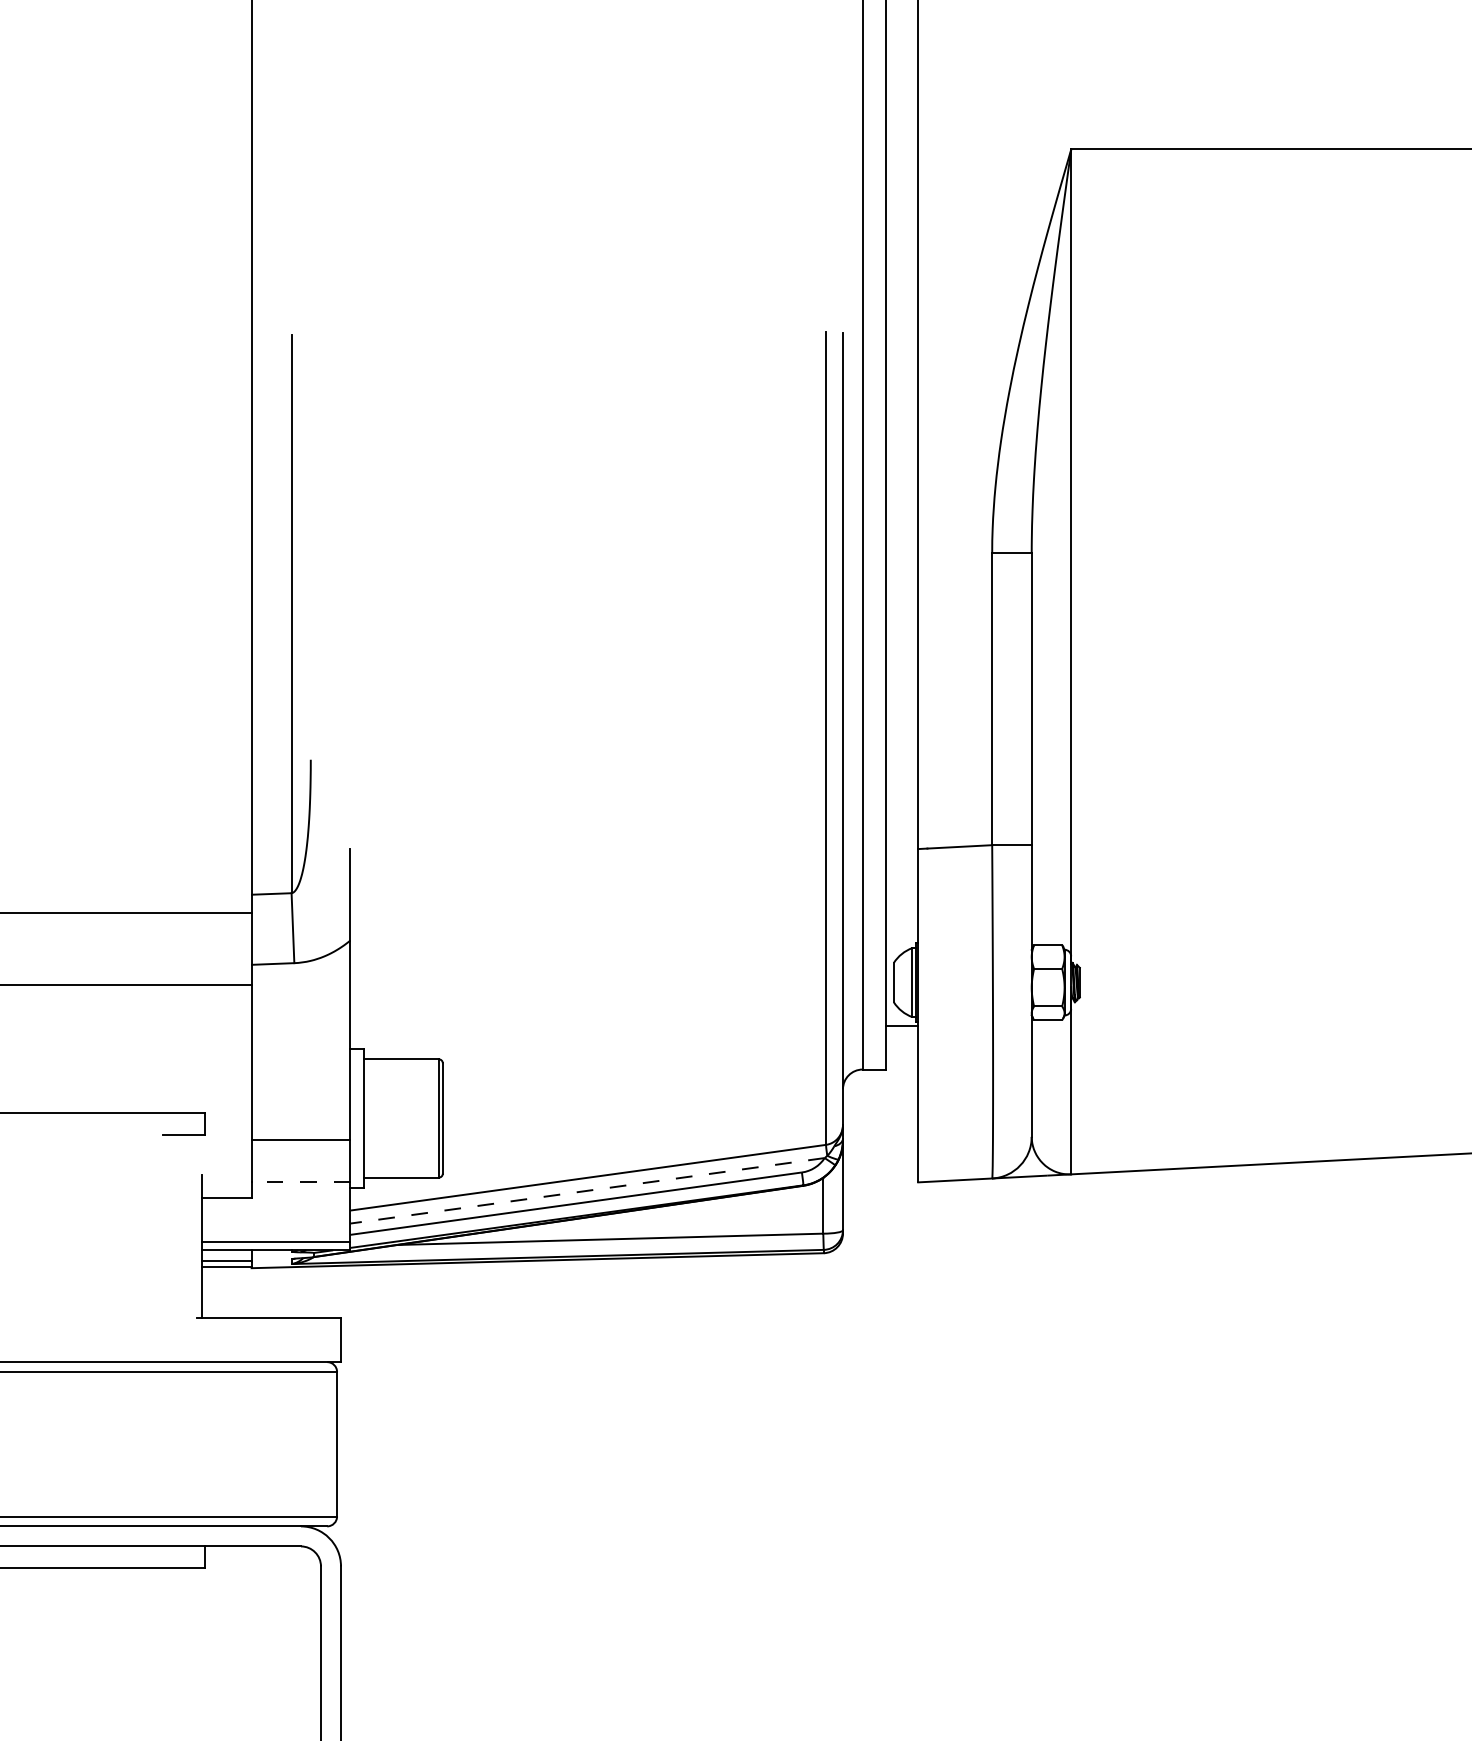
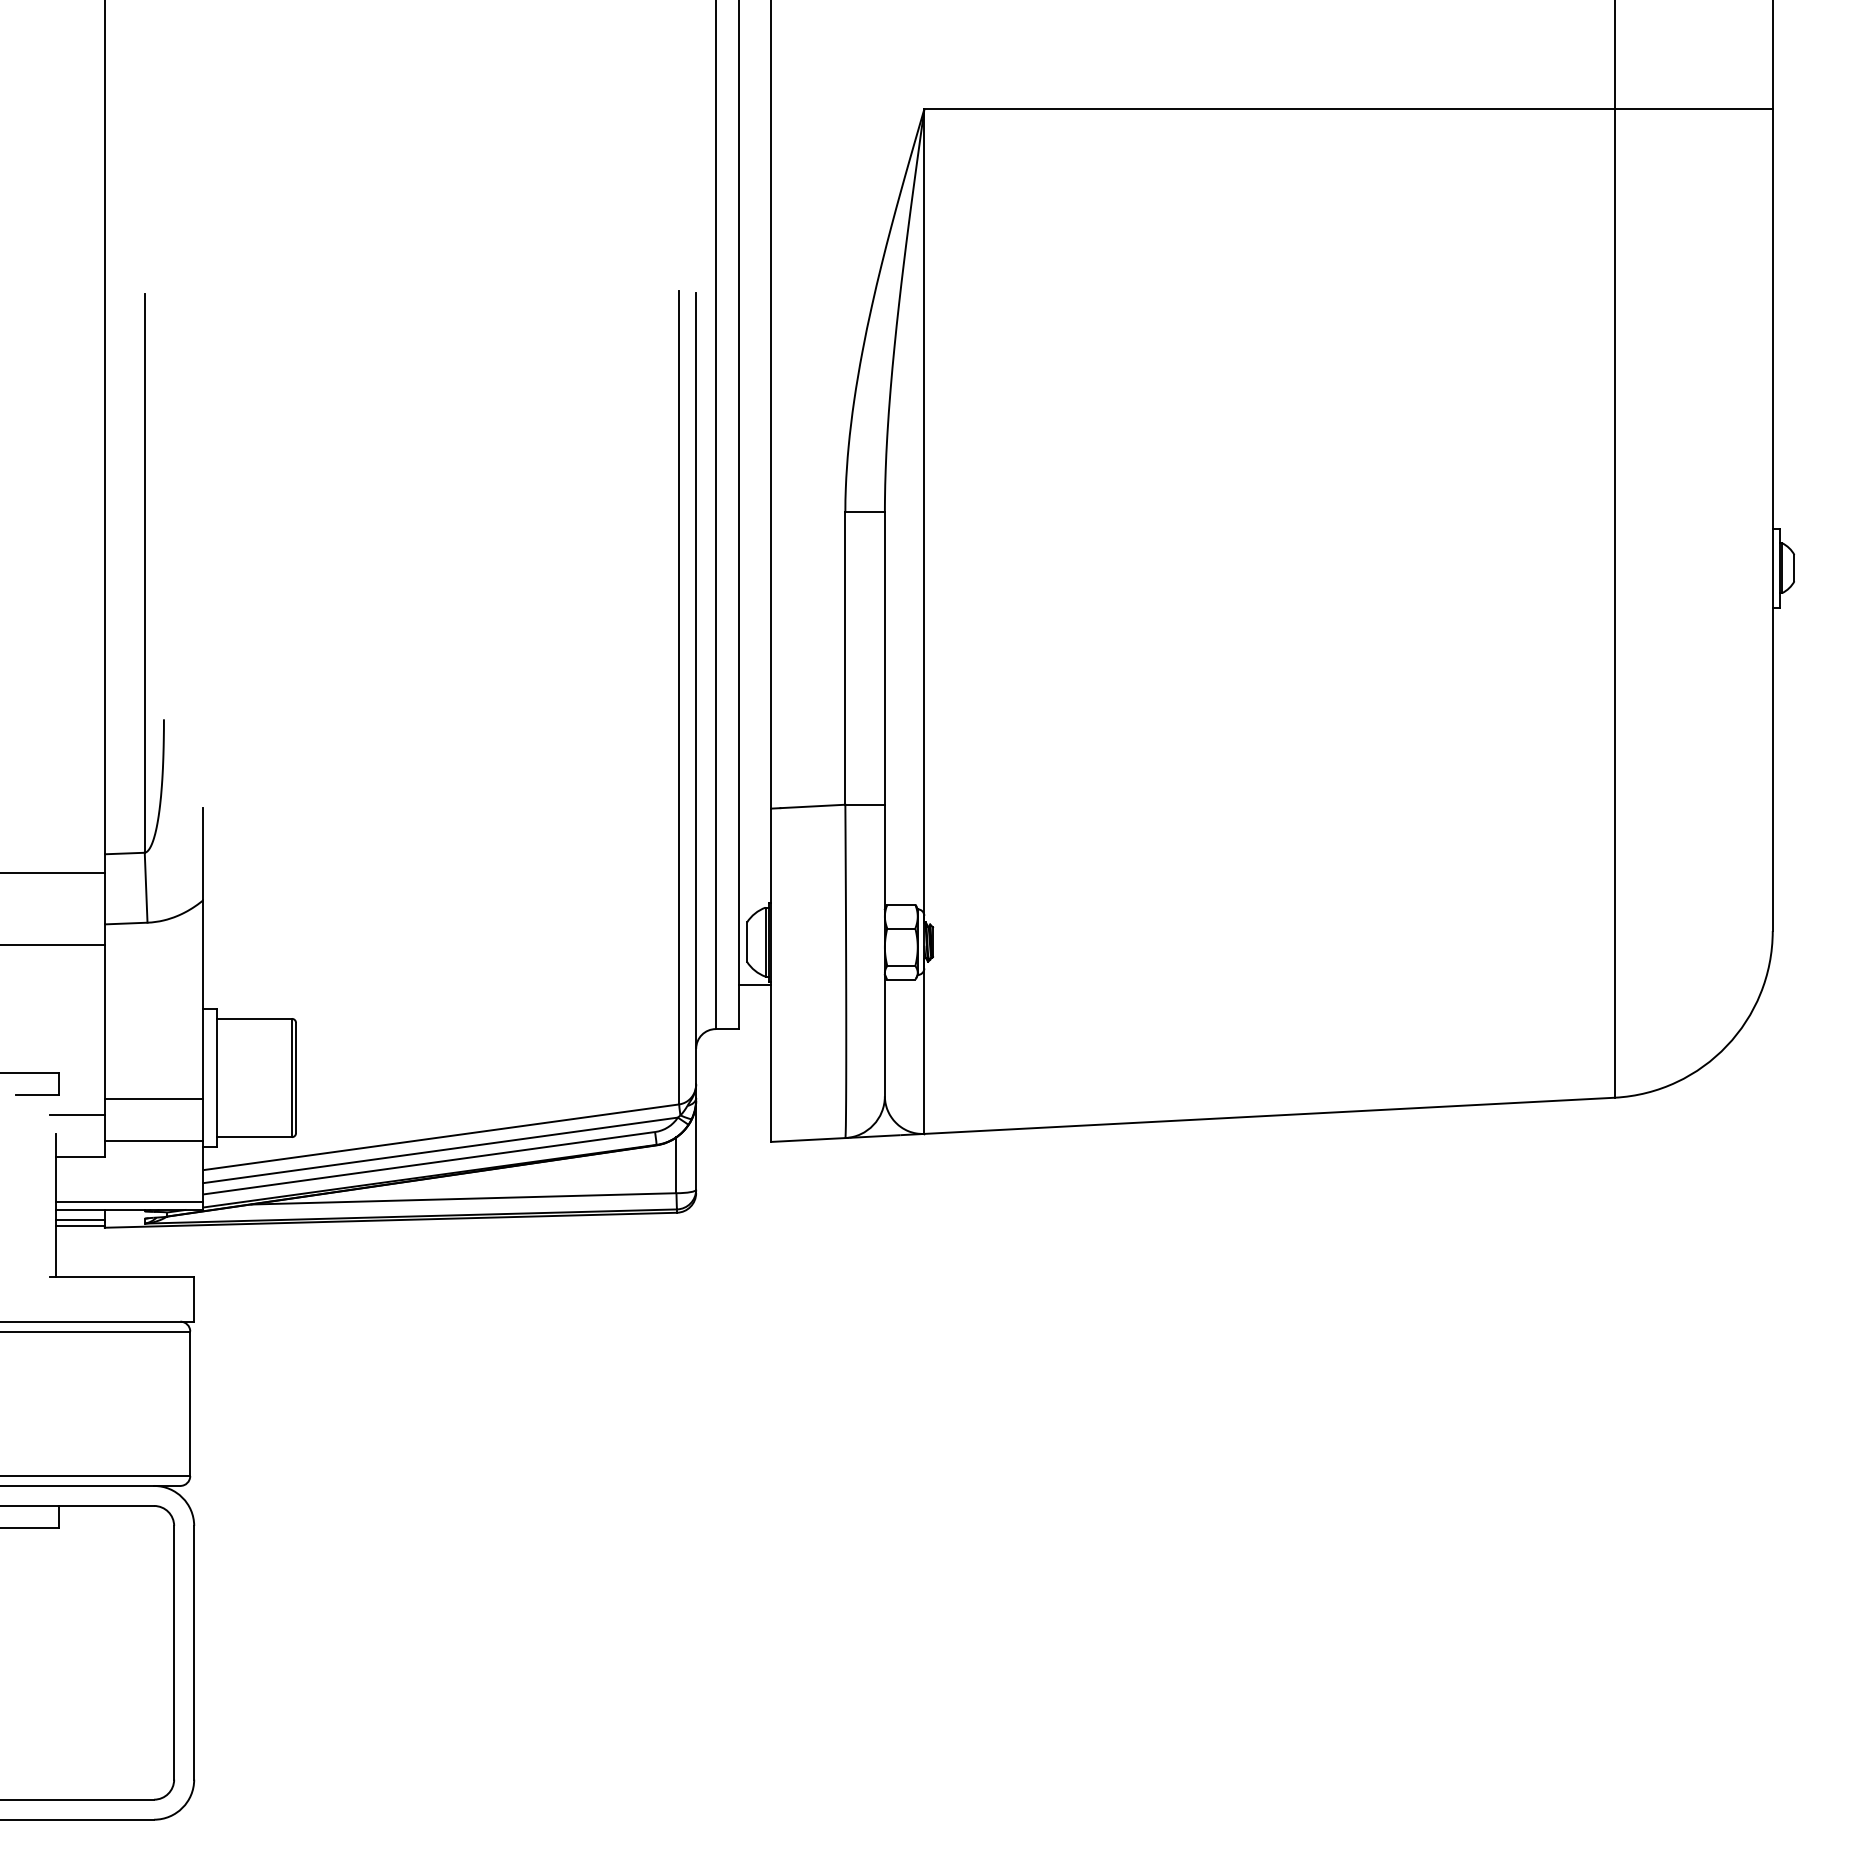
line: (224, 1154) -> (77, 1114), added
line: (300, 1181) -> (153, 1141), dashed -> solid
line: (587, 1190) -> (440, 1150), dashed -> solid

